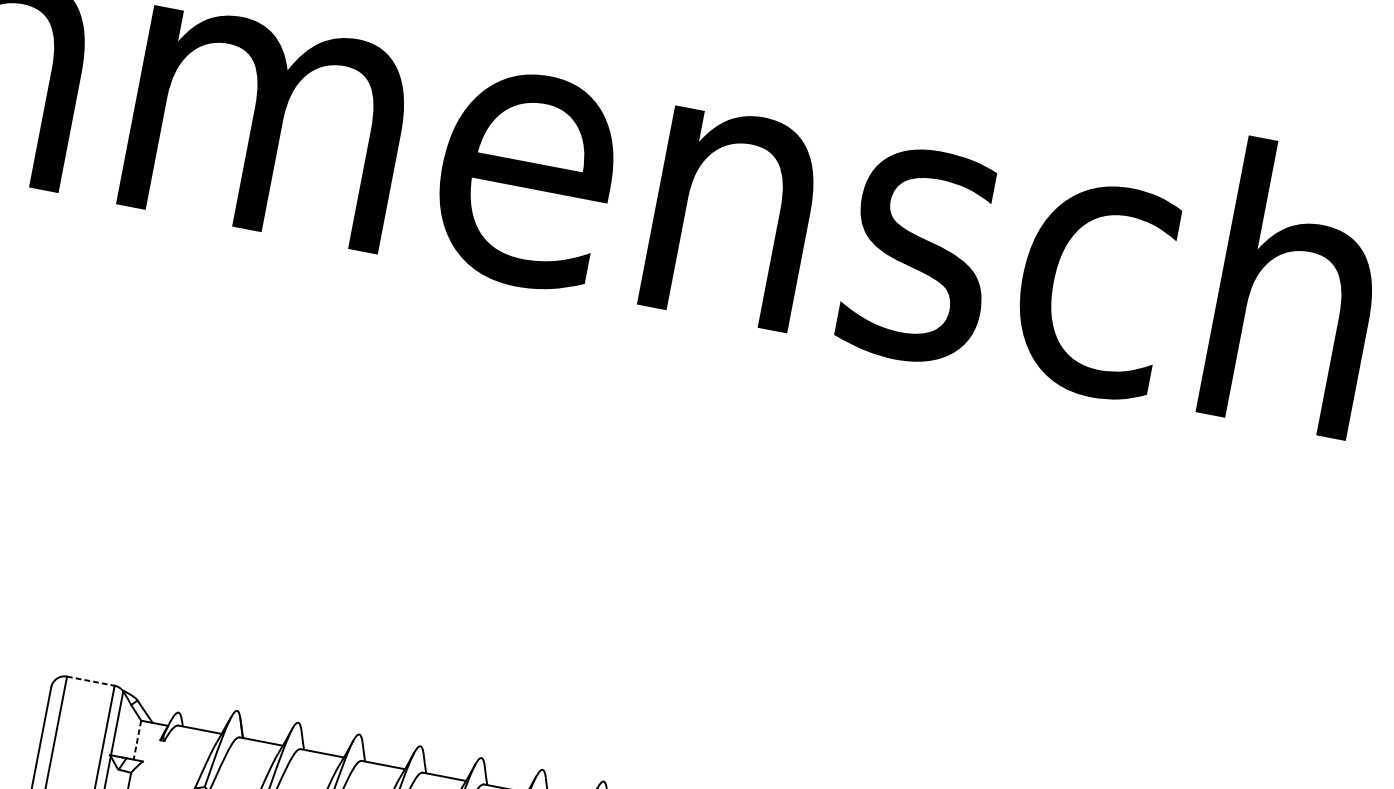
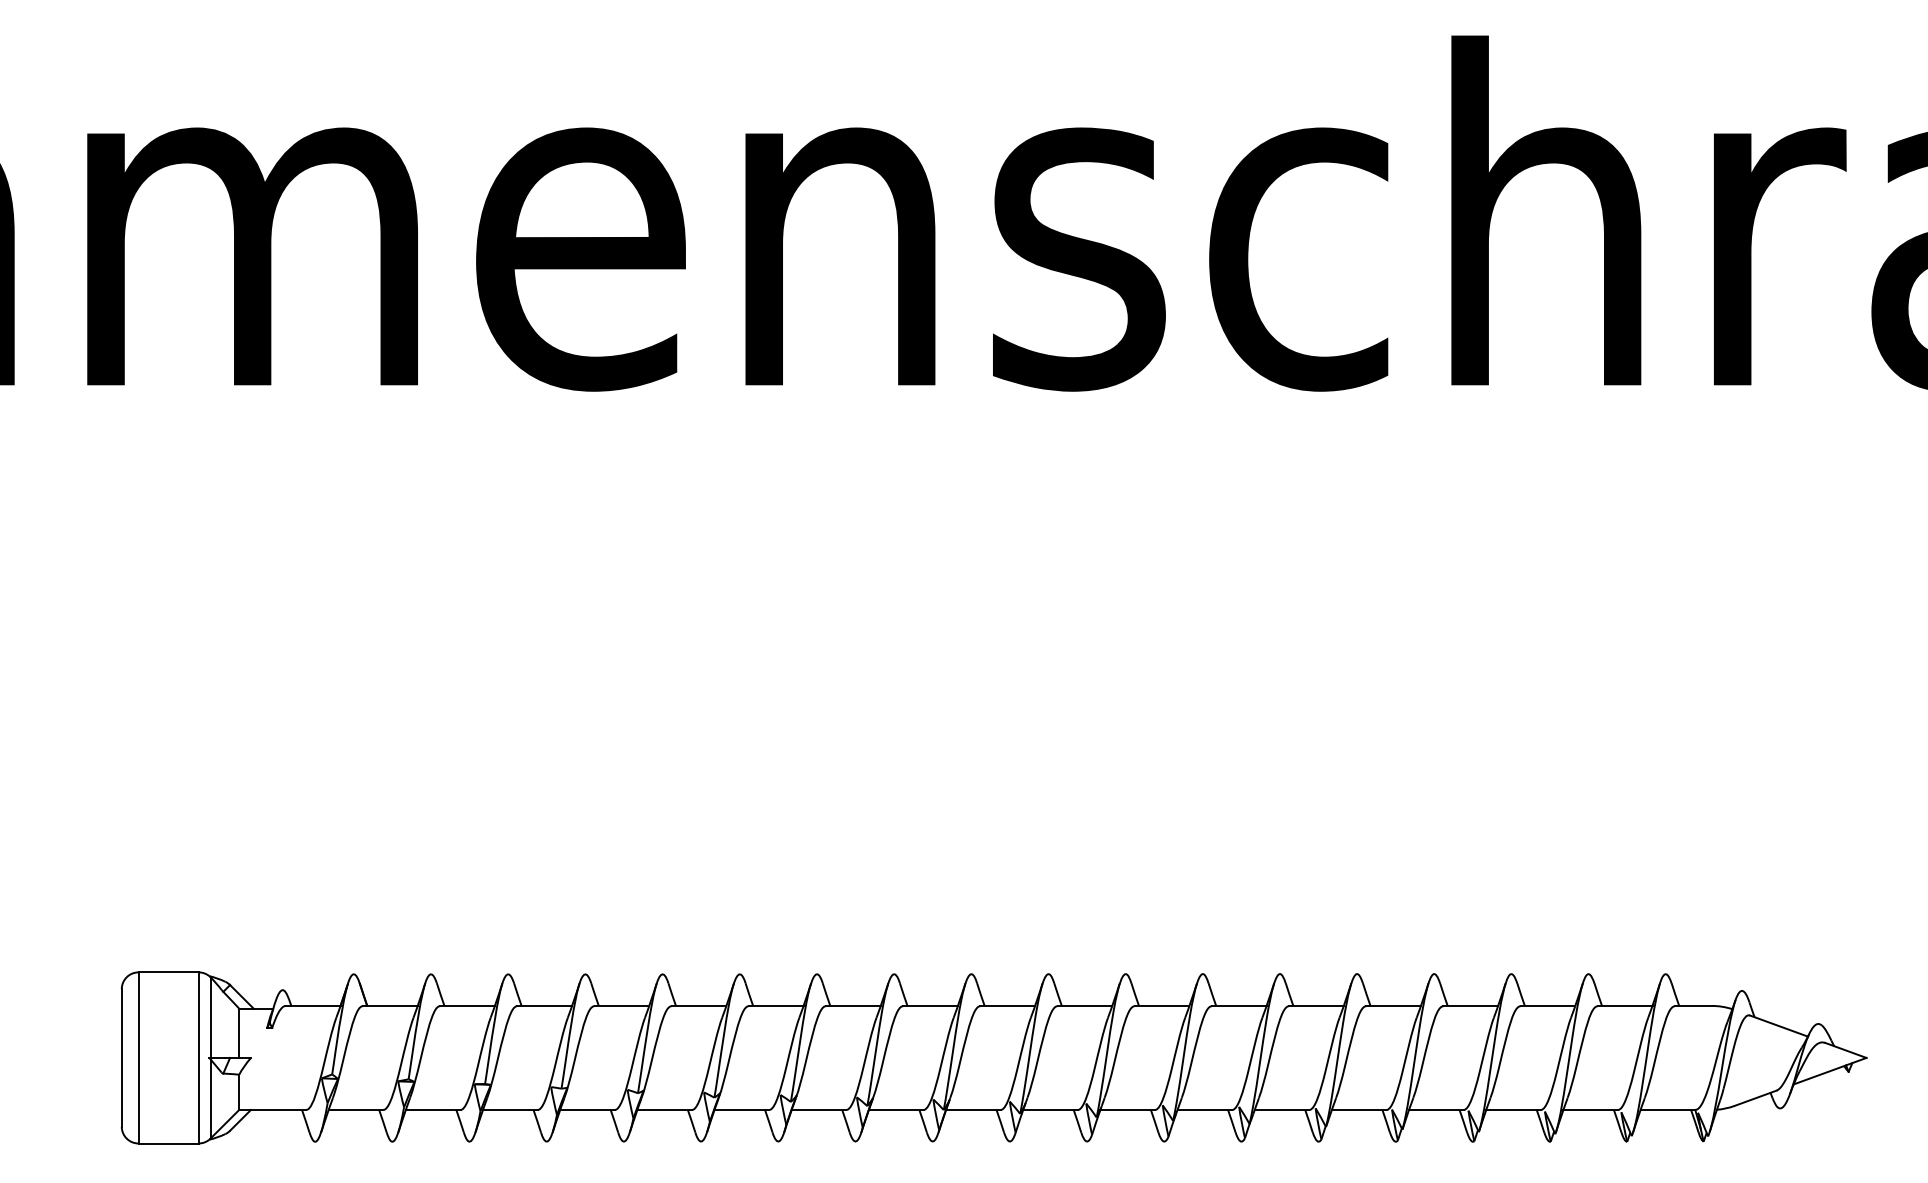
line: (91, 681) -> (169, 972), dashed -> solid
line: (137, 740) -> (239, 1033), dashed -> solid

